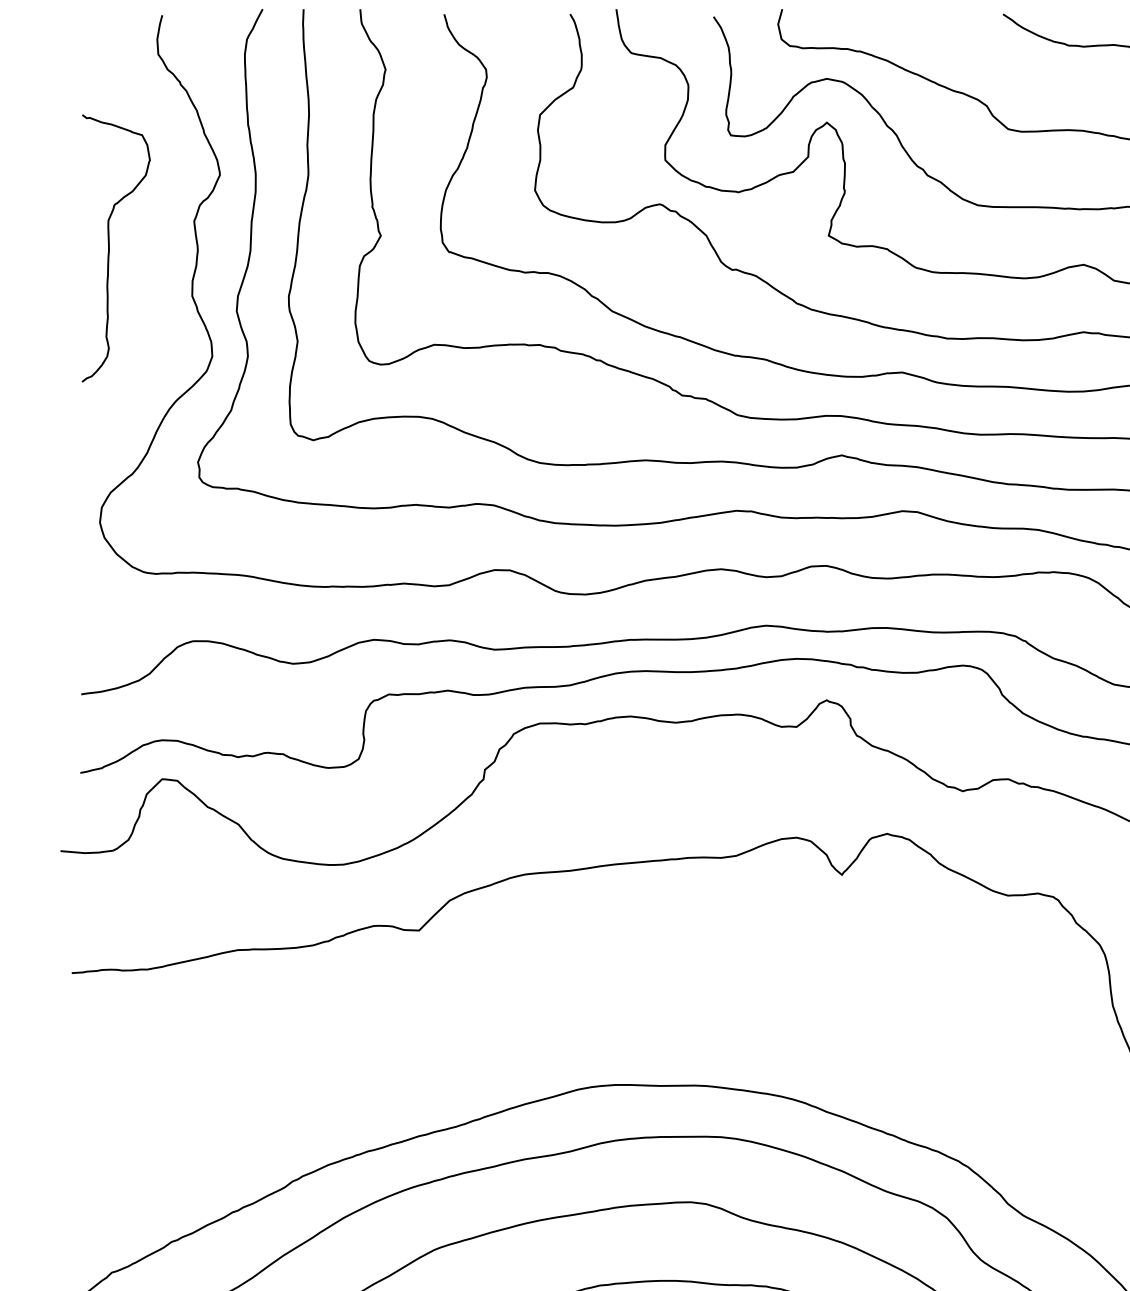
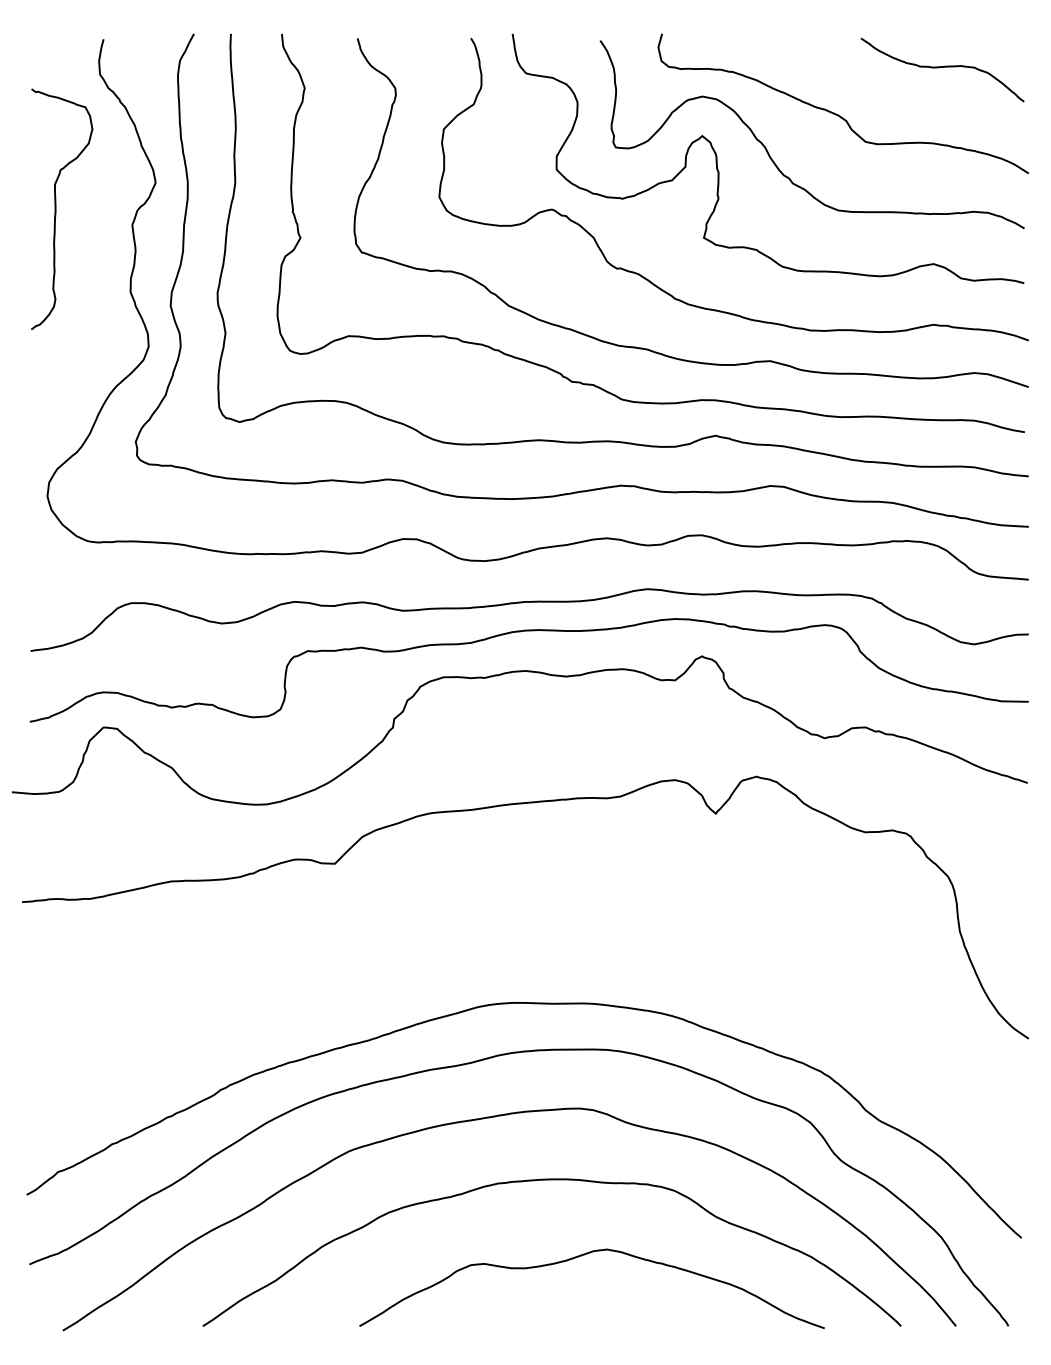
curve: (110, 247) -> (56, 208), moved

